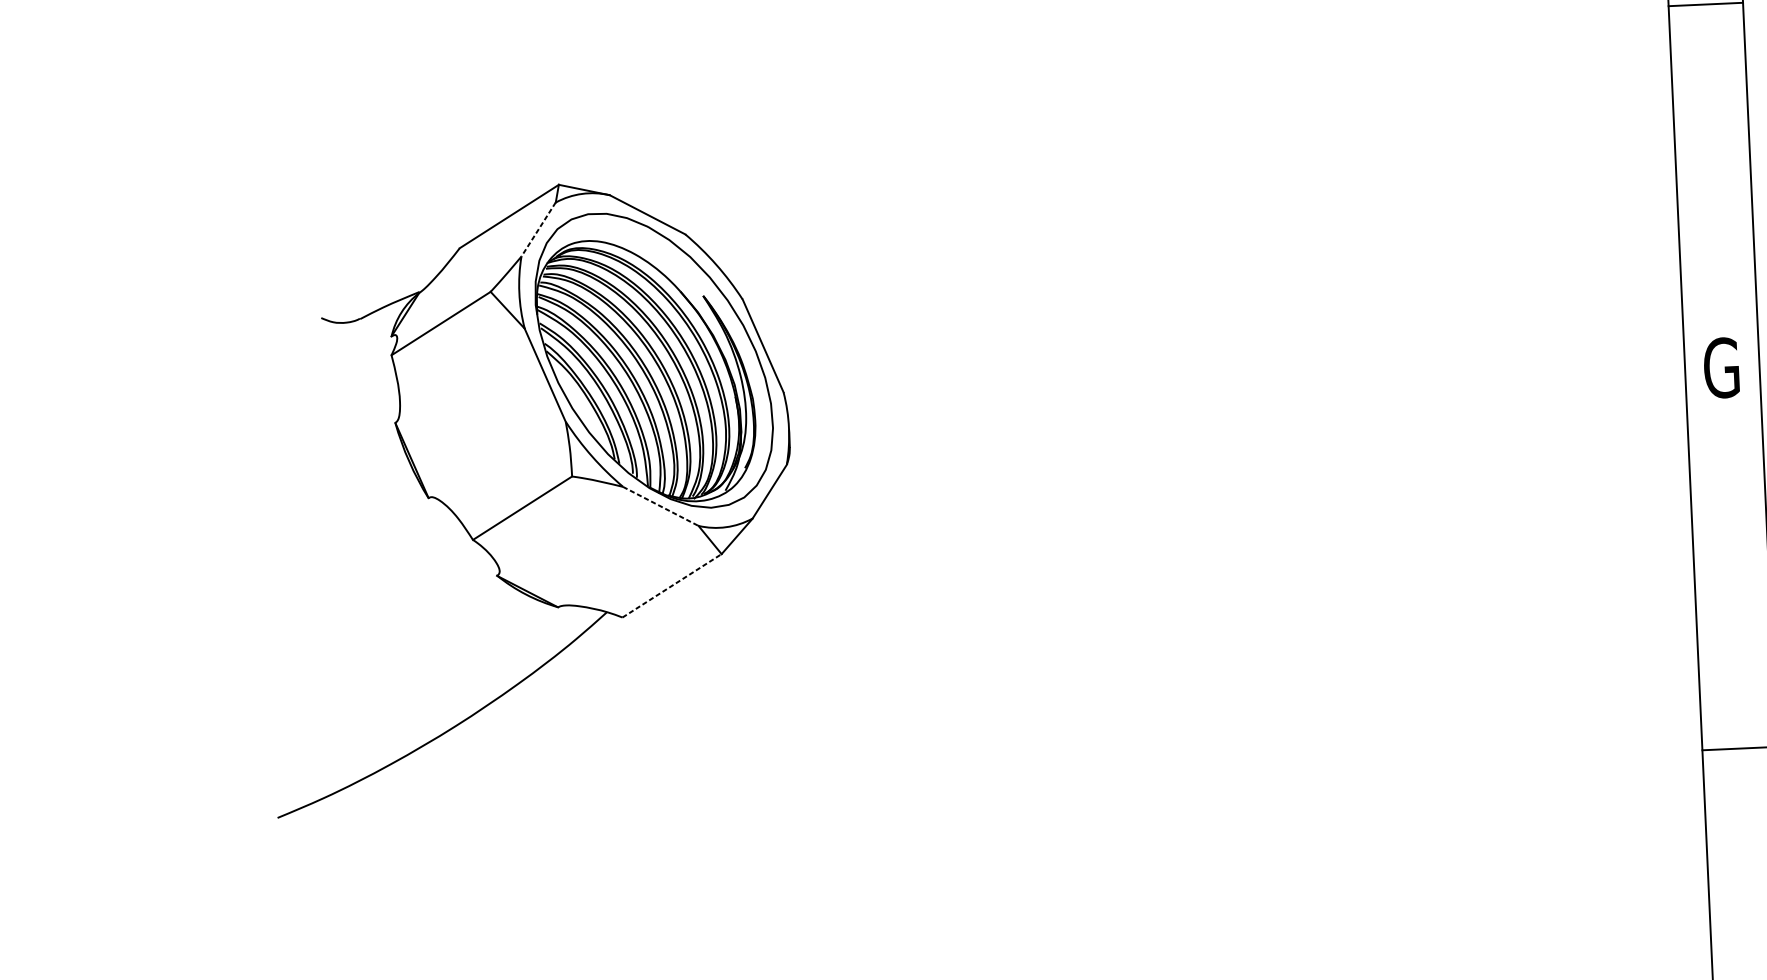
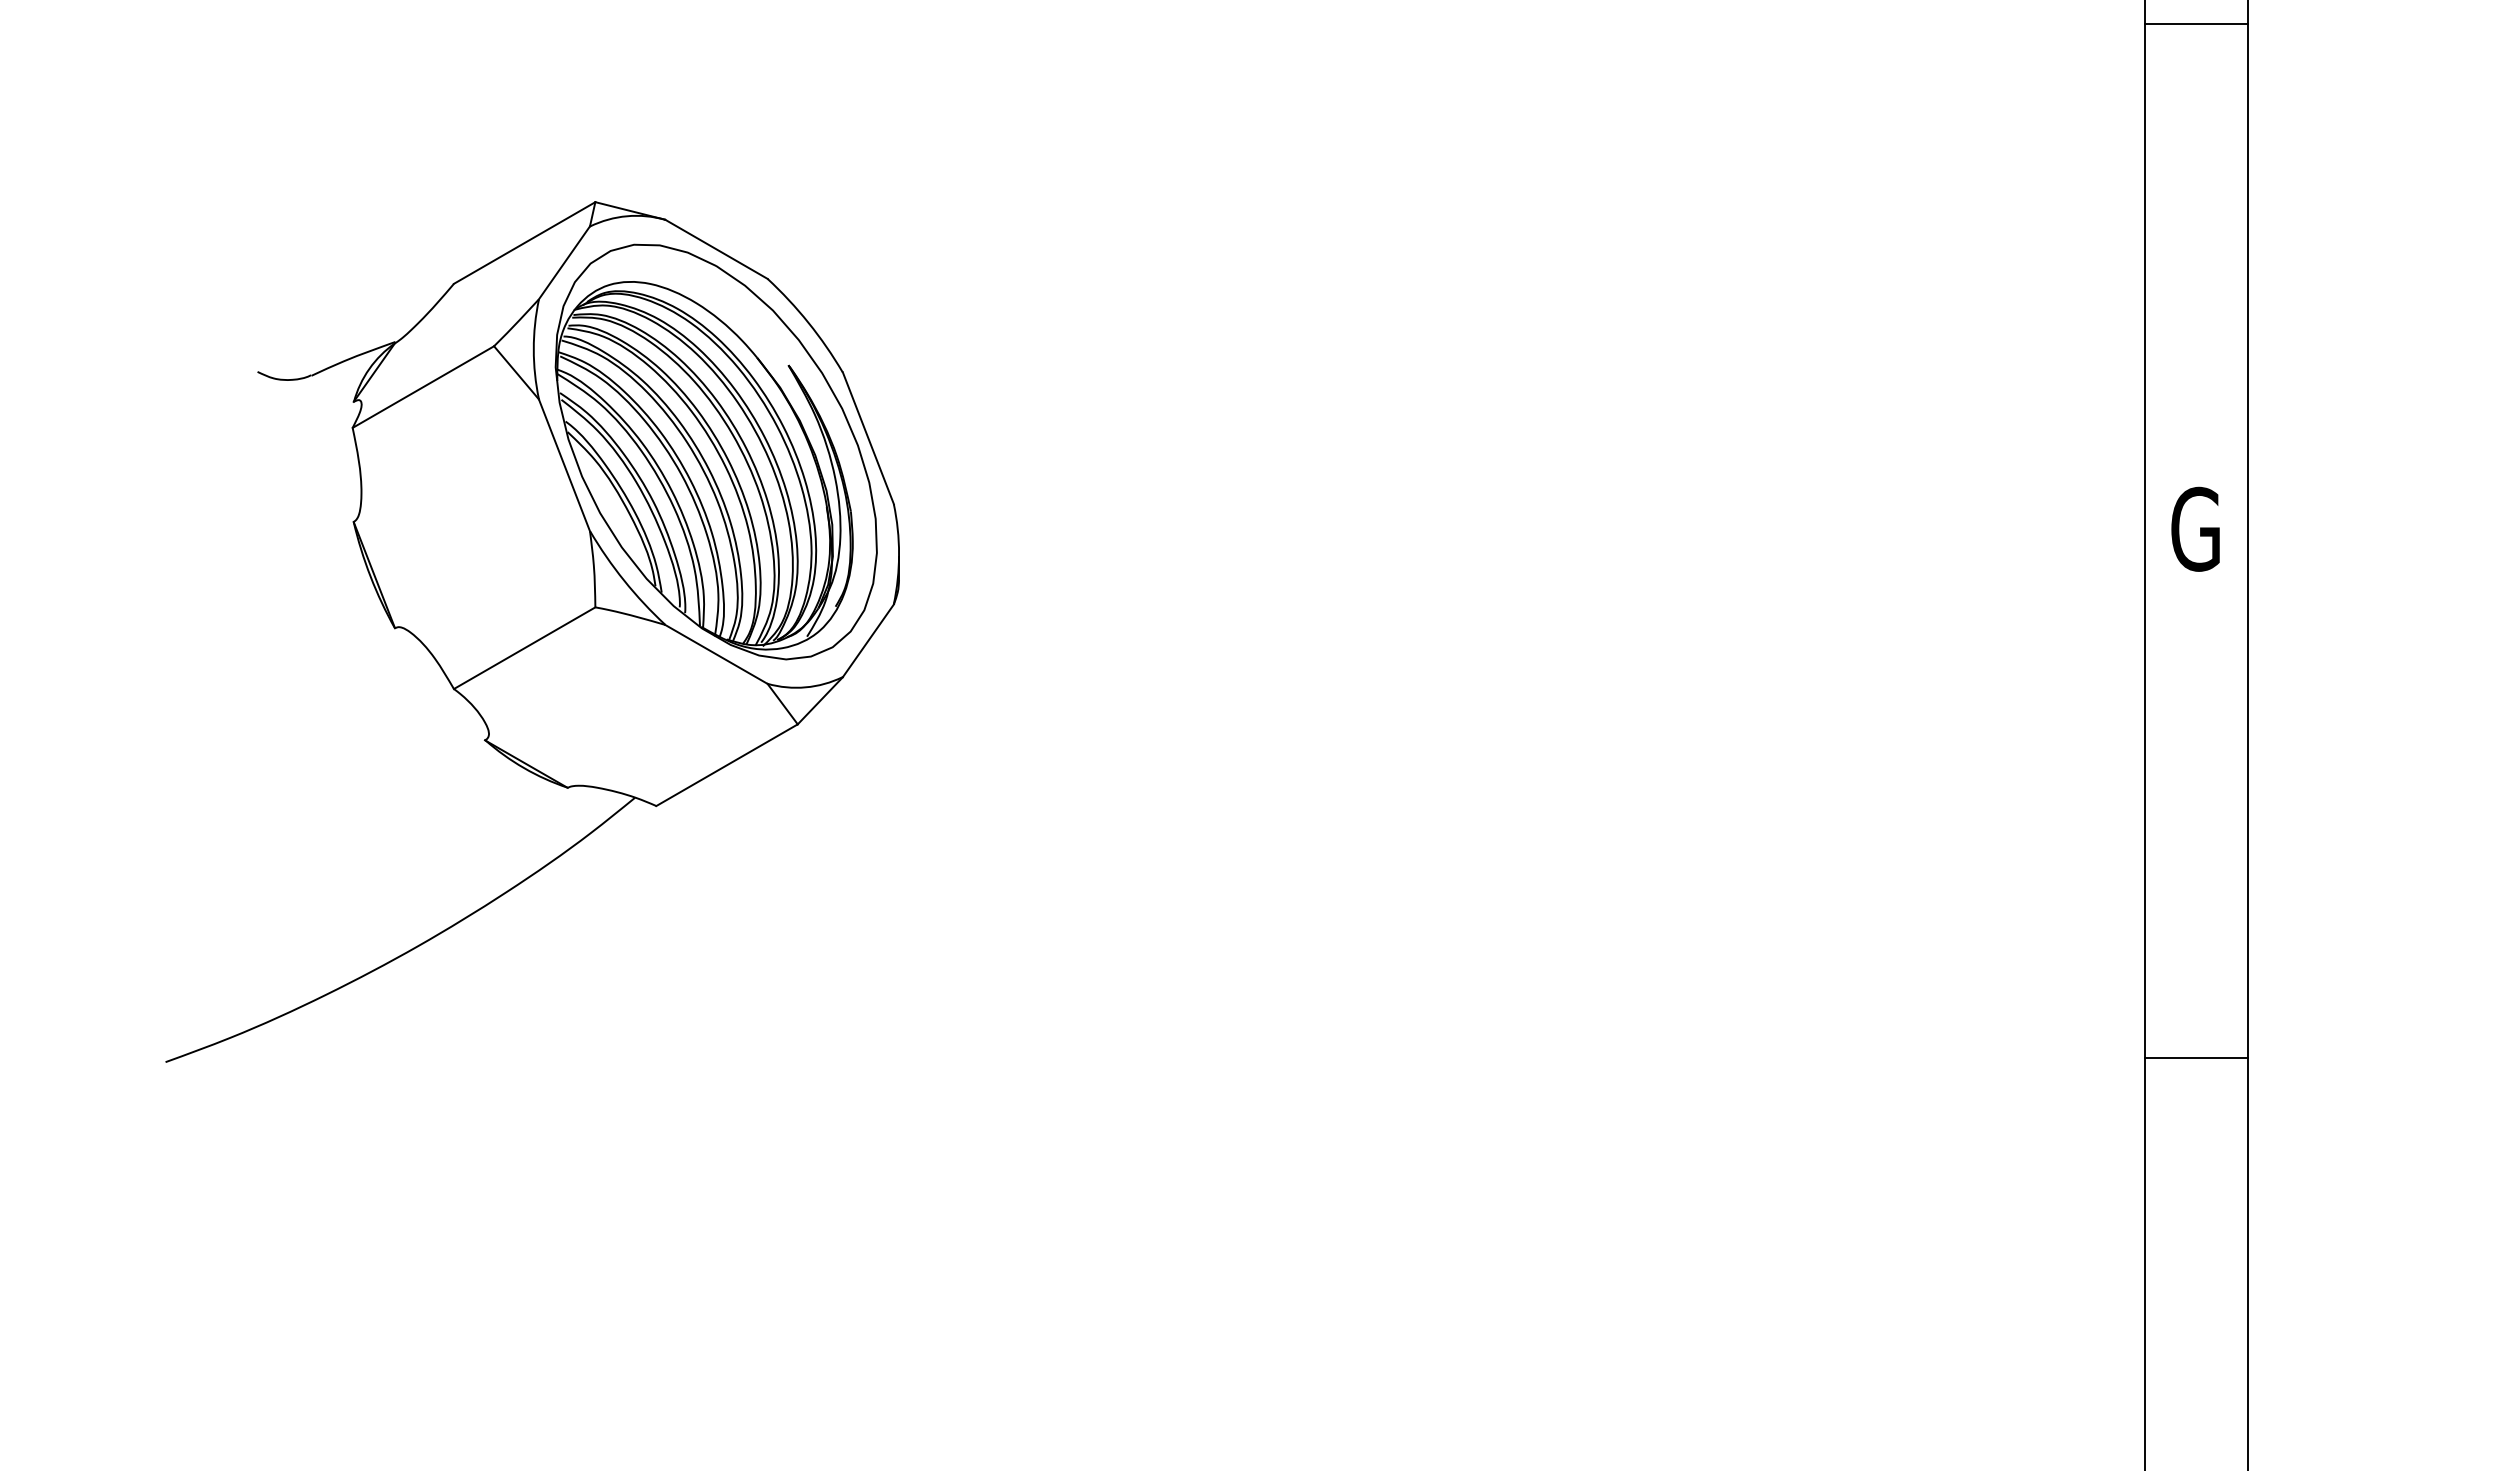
line: (538, 229) -> (564, 262), dashed -> solid
line: (660, 506) -> (716, 654), dashed -> solid
line: (672, 586) -> (727, 765), dashed -> solid

